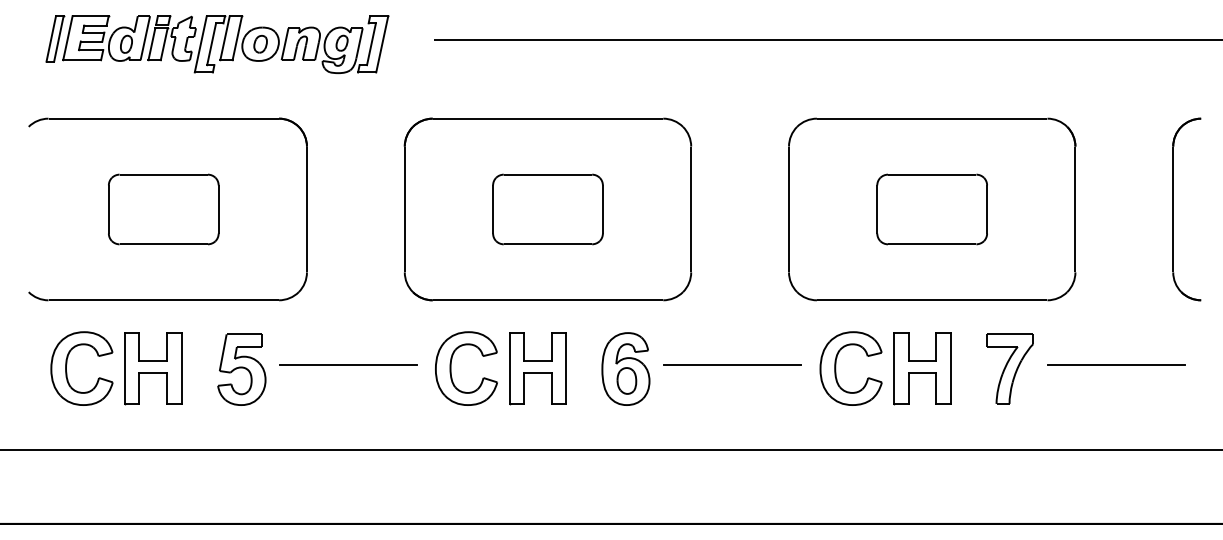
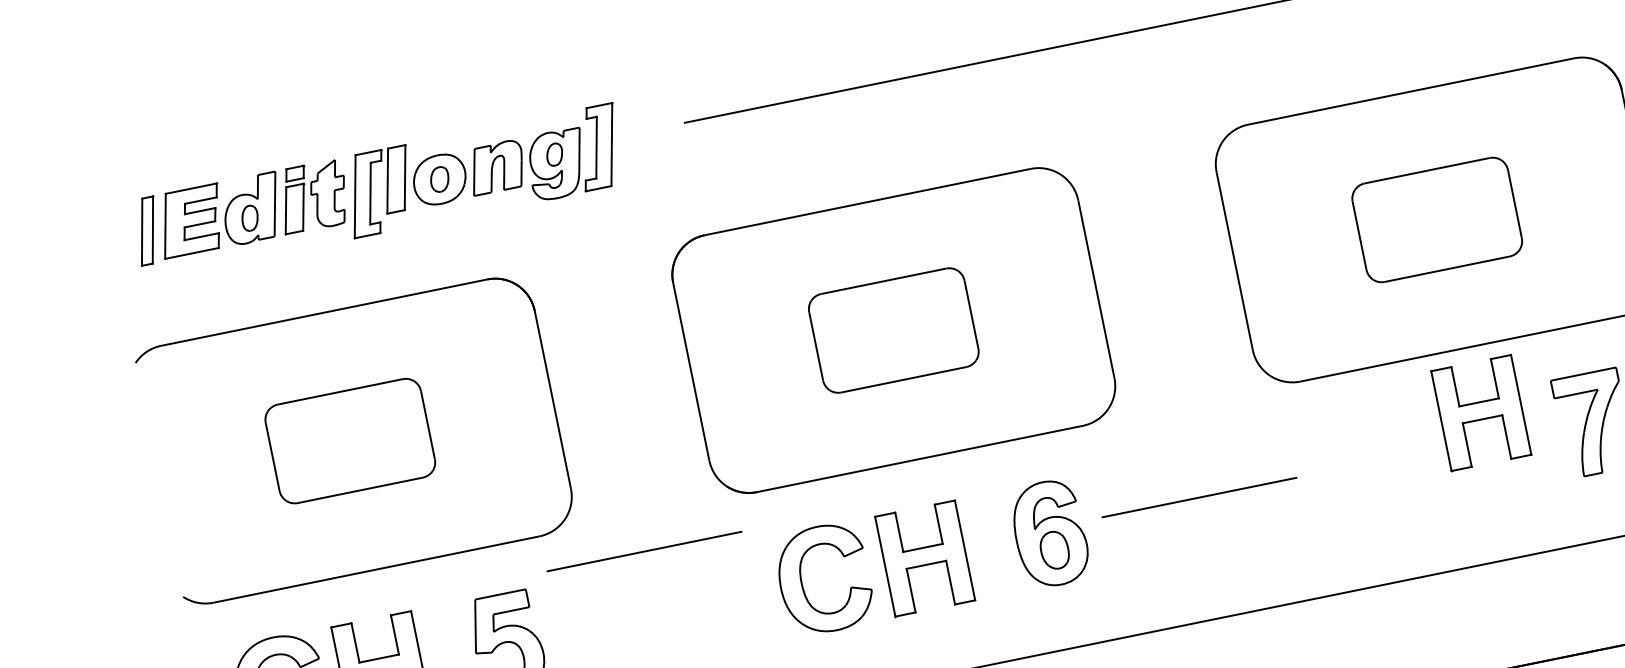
line: (348, 364) -> (644, 550), moved
part: (836, 368) -> (1347, 472), removed
part: (922, 368) -> (1481, 412), moved

